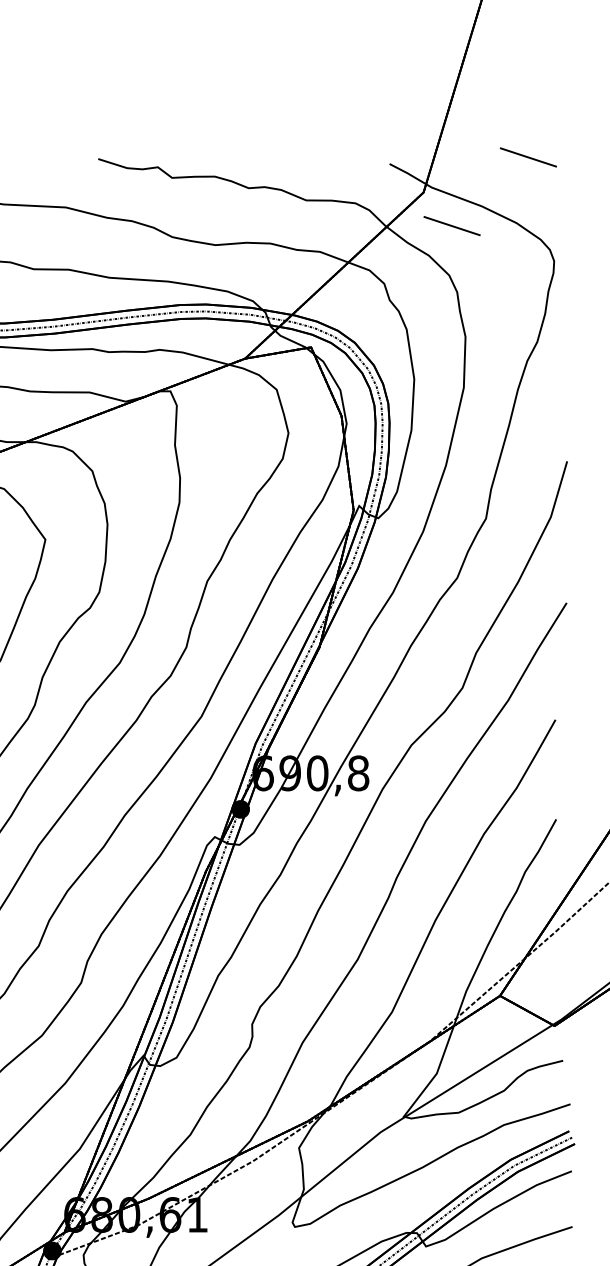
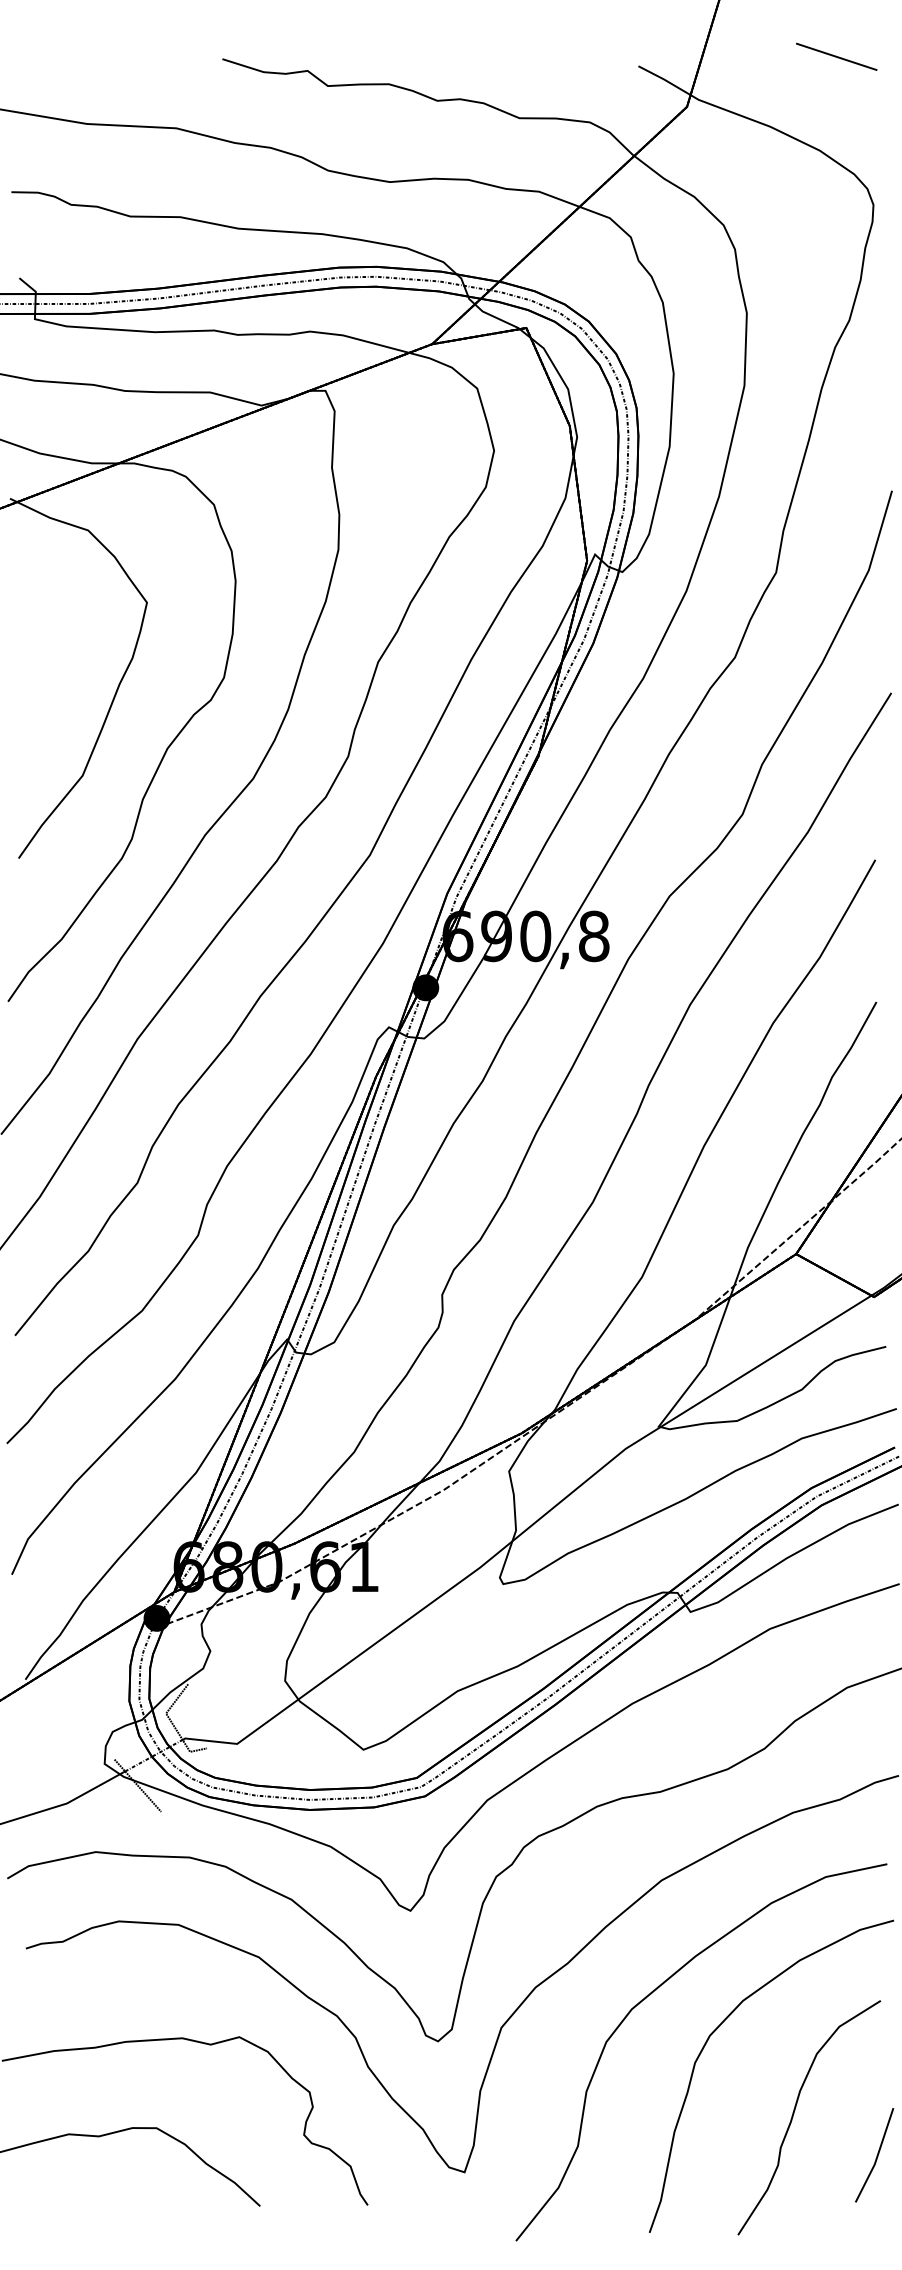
line: (451, 225) -> (727, 154), removed

